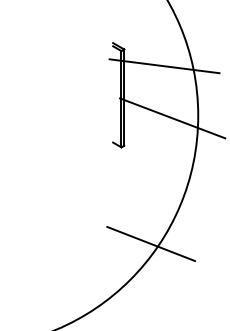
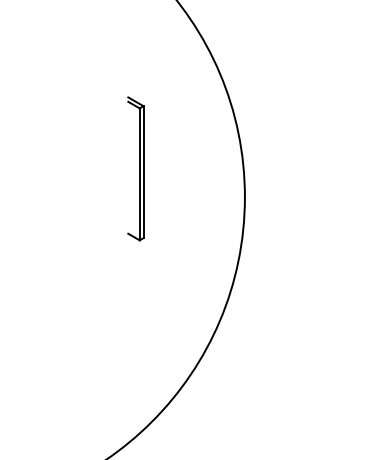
line: (164, 65) -> (198, 128), removed
line: (172, 118) -> (209, 200), removed
line: (151, 243) -> (180, 372), removed

